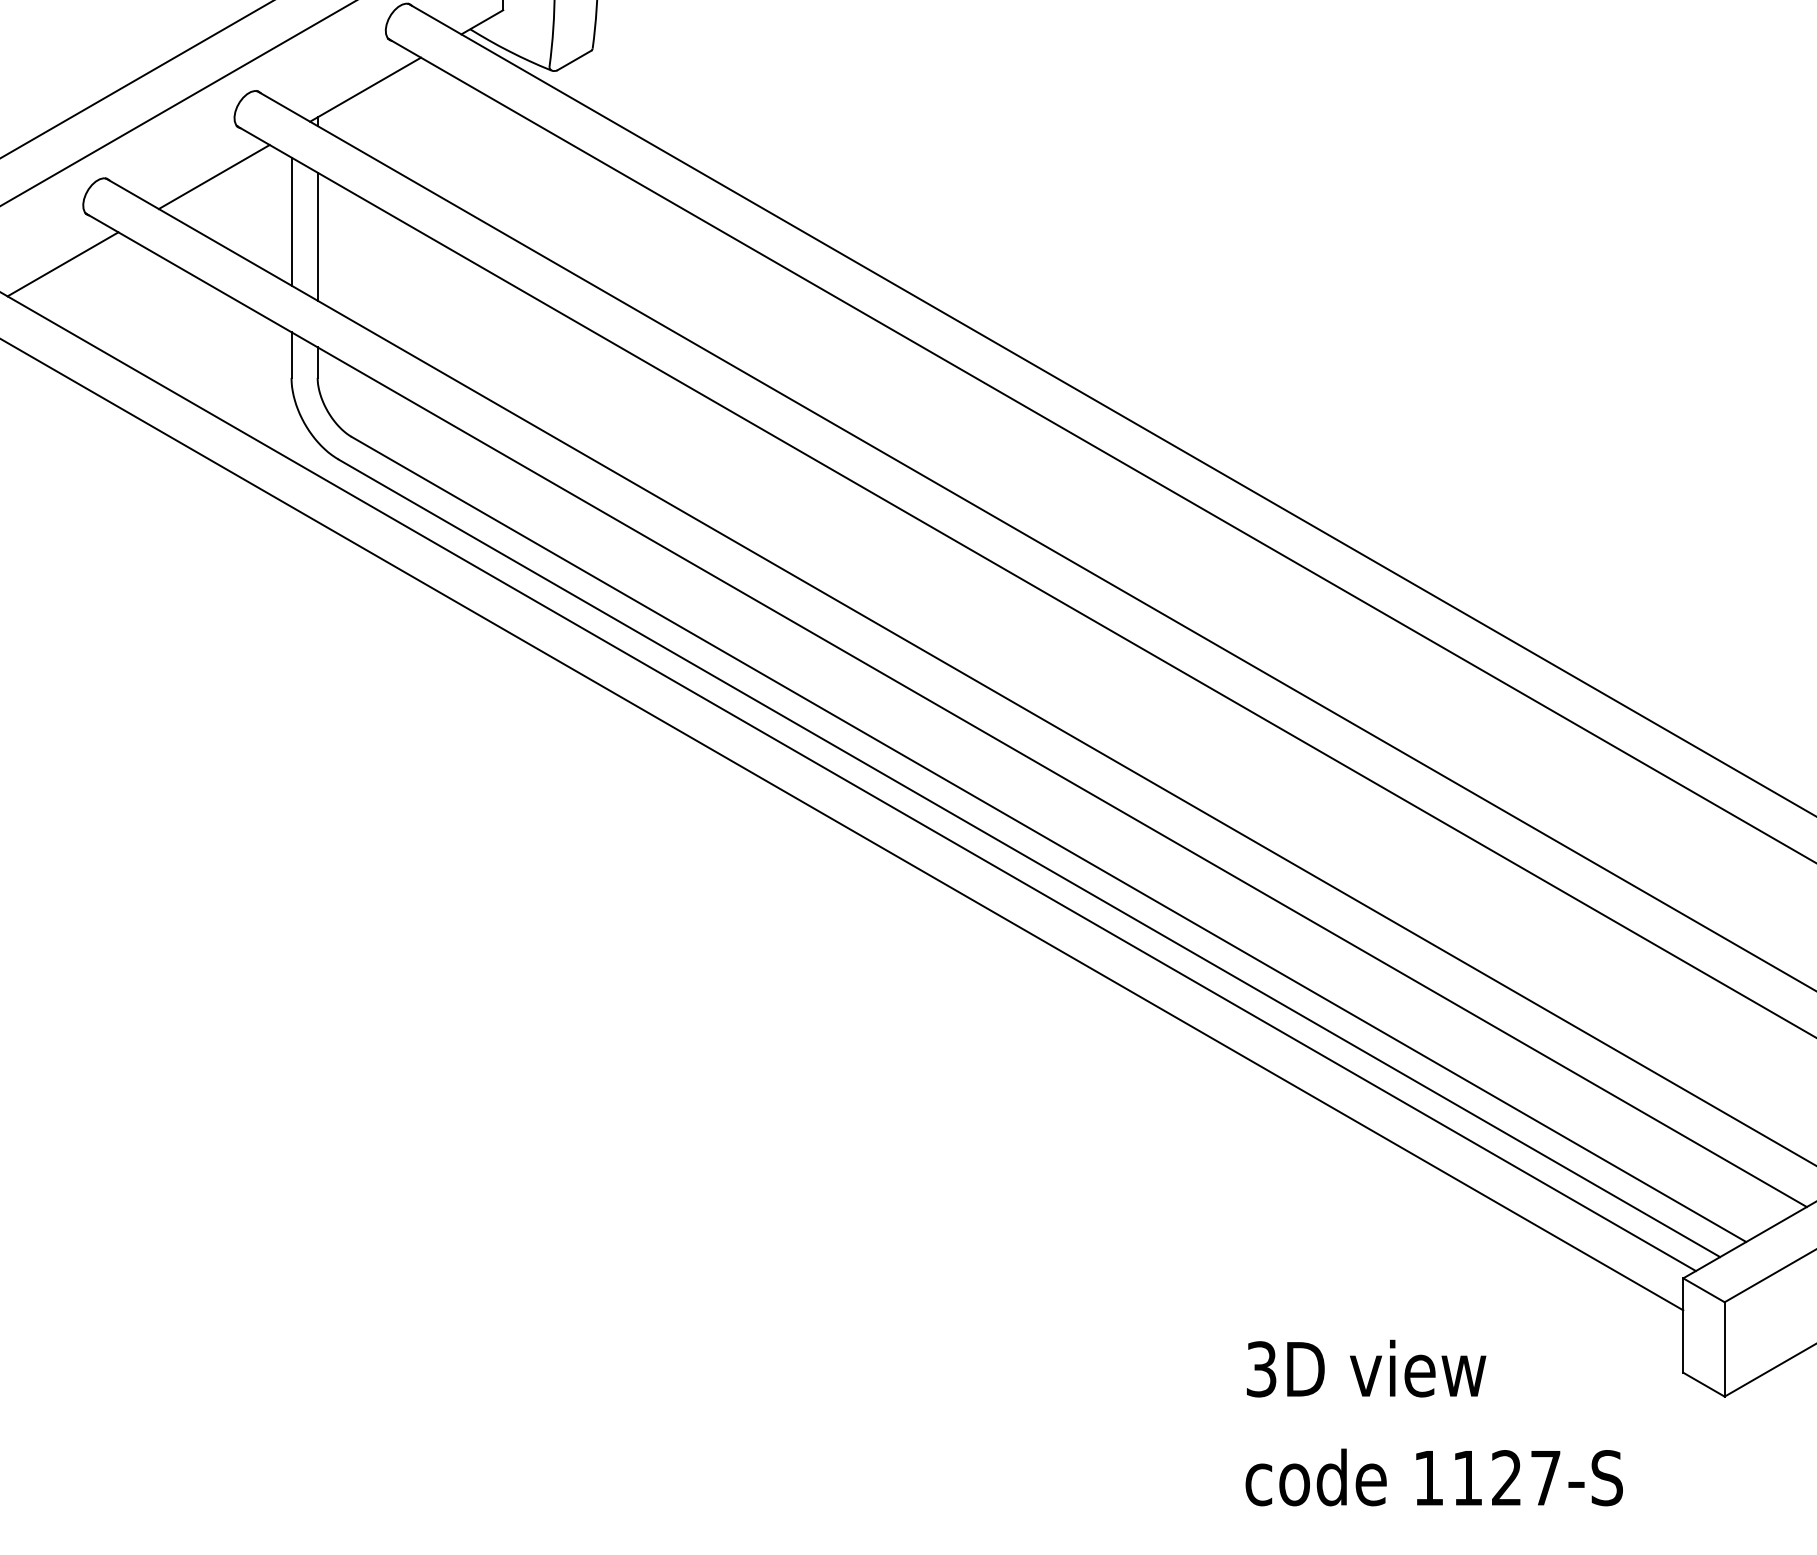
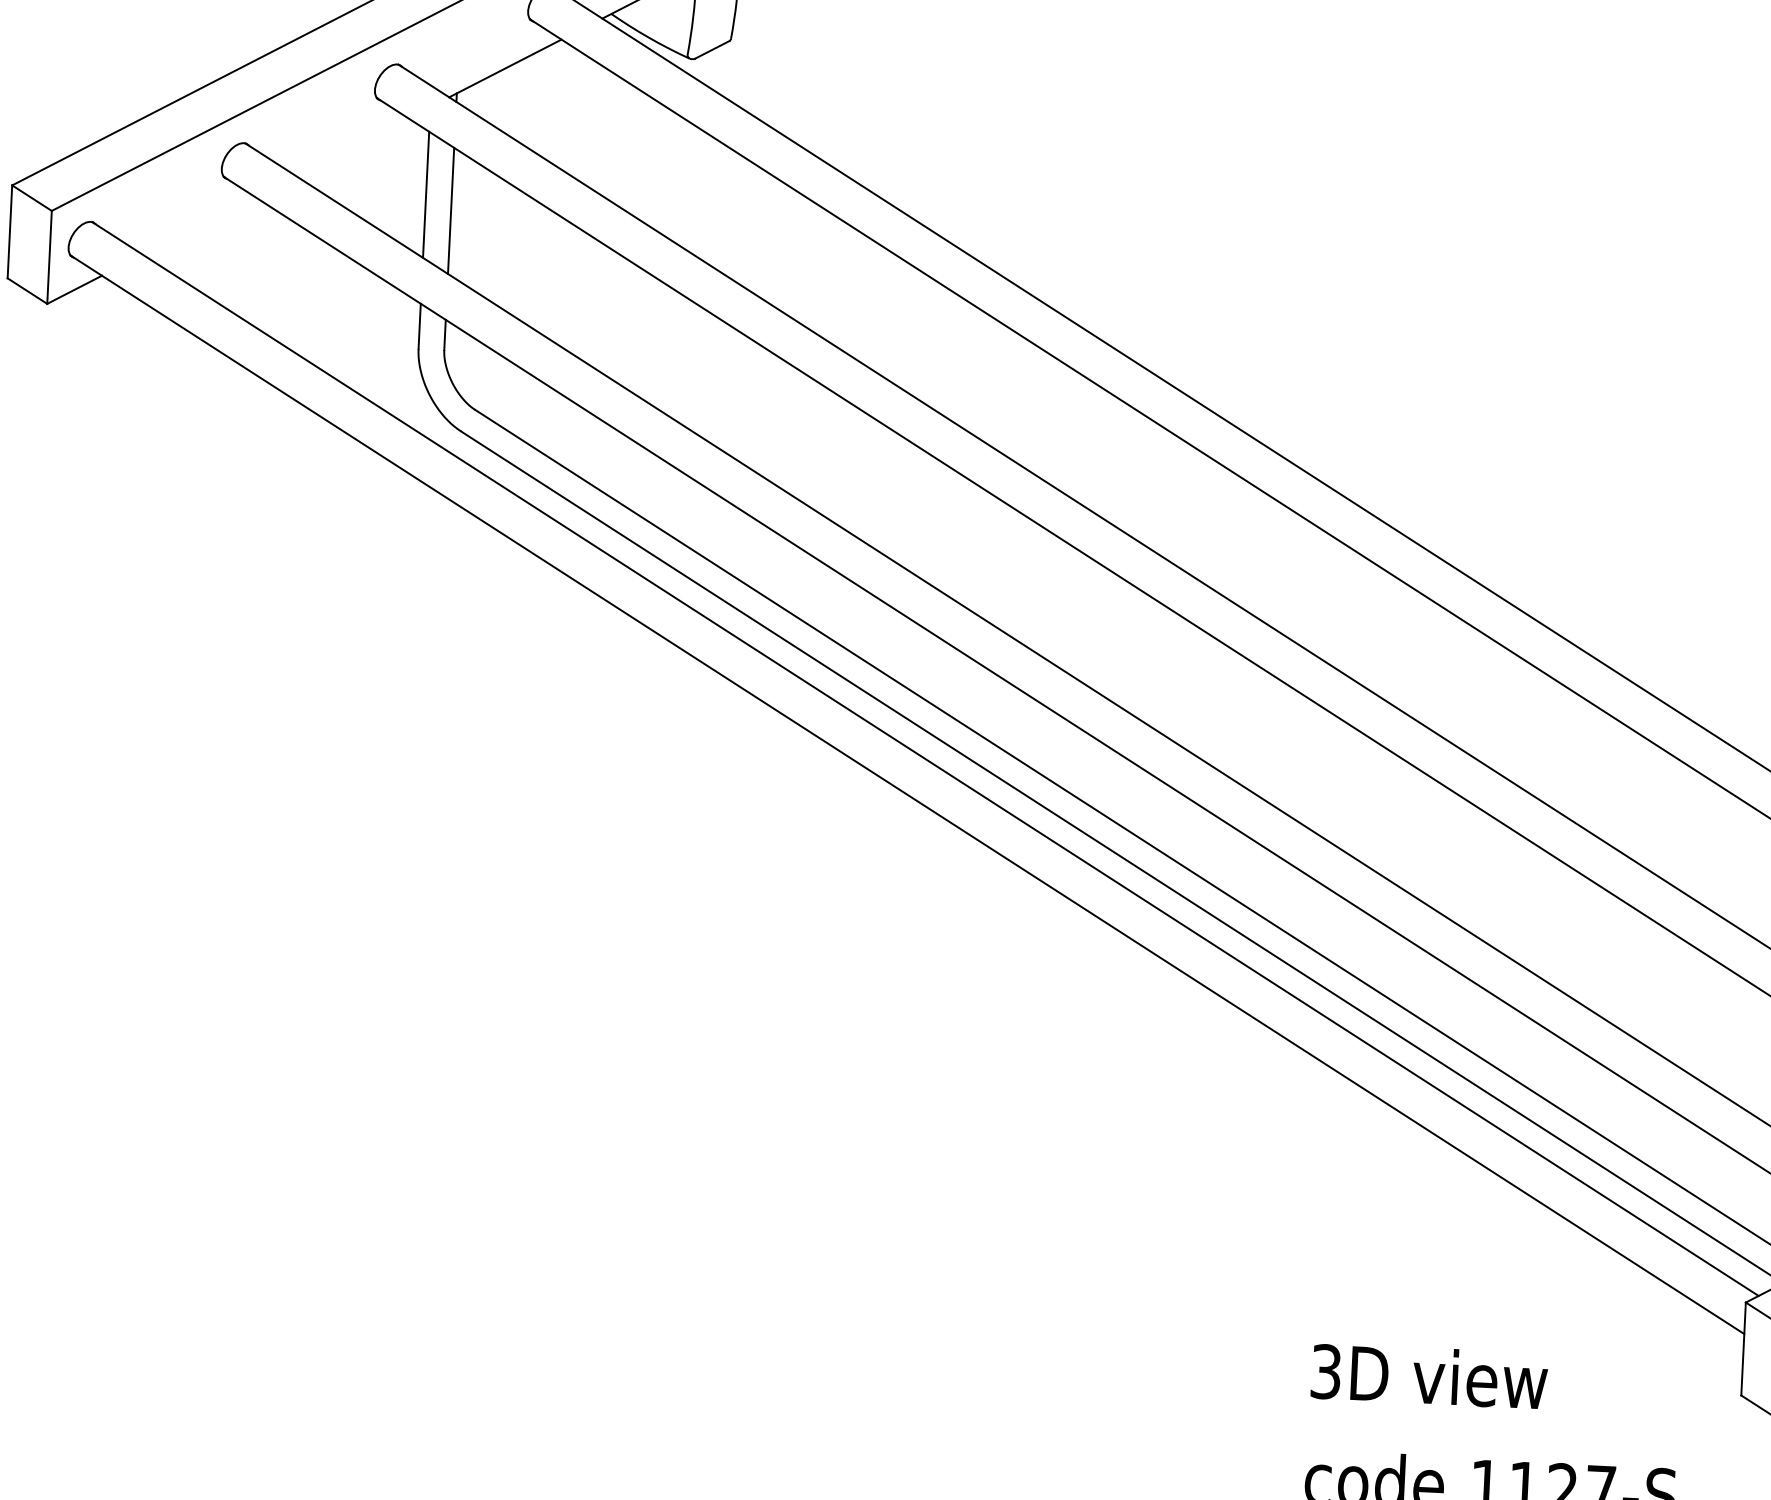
line: (213, 177) -> (351, 147), removed
line: (62, 264) -> (198, 226), removed

